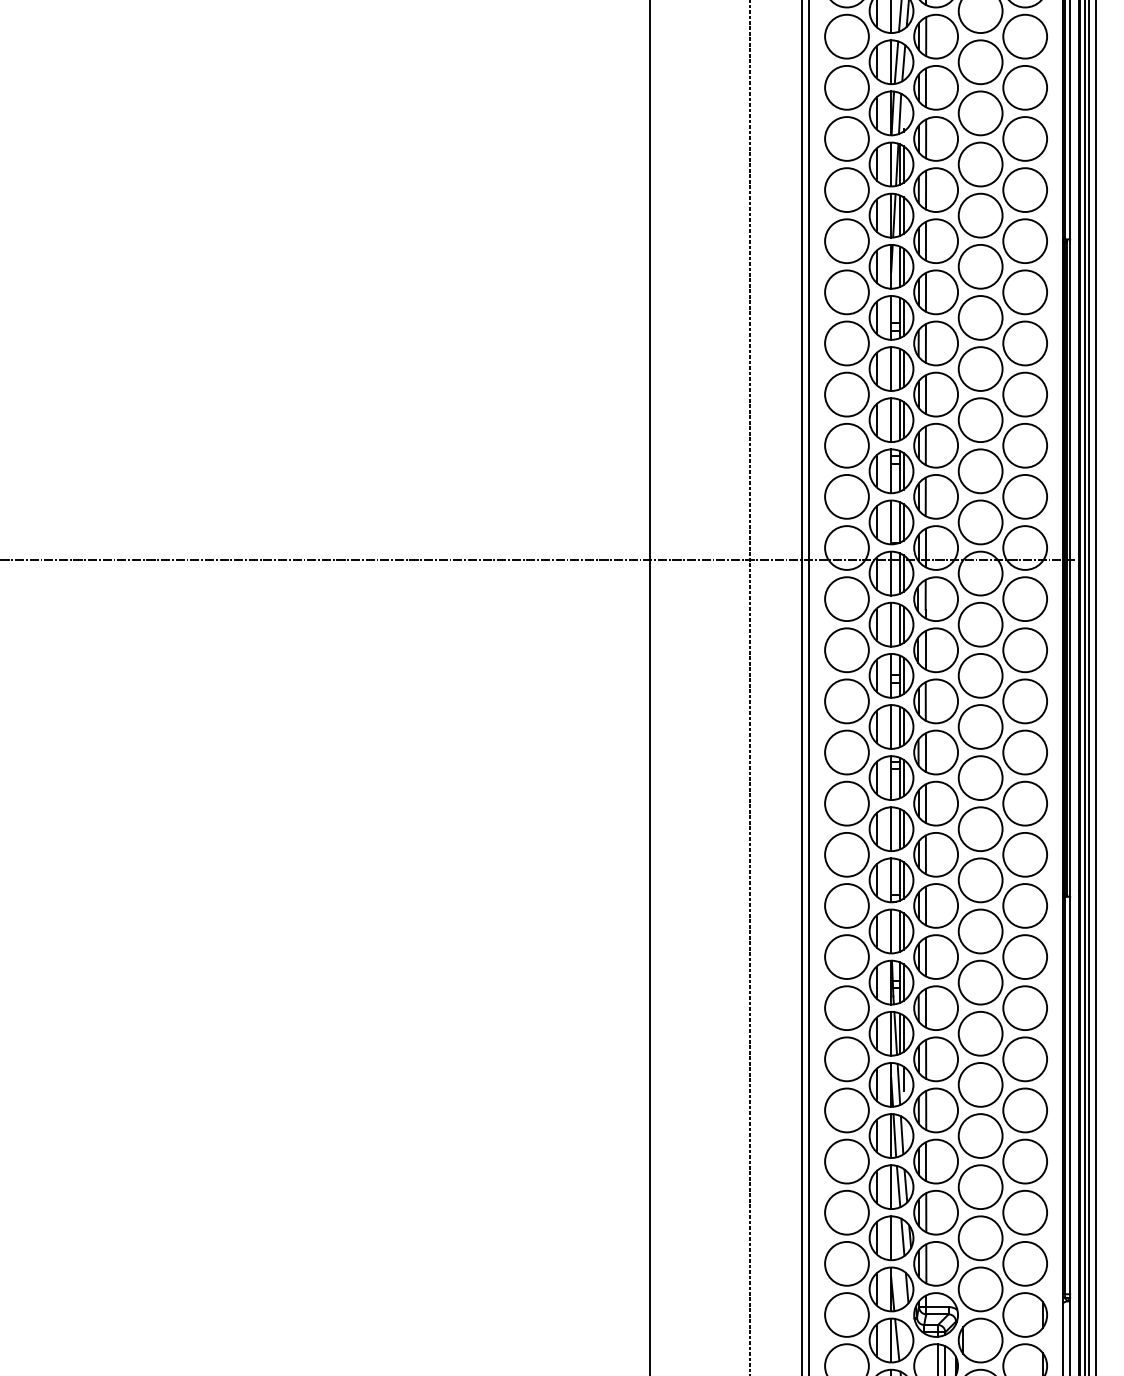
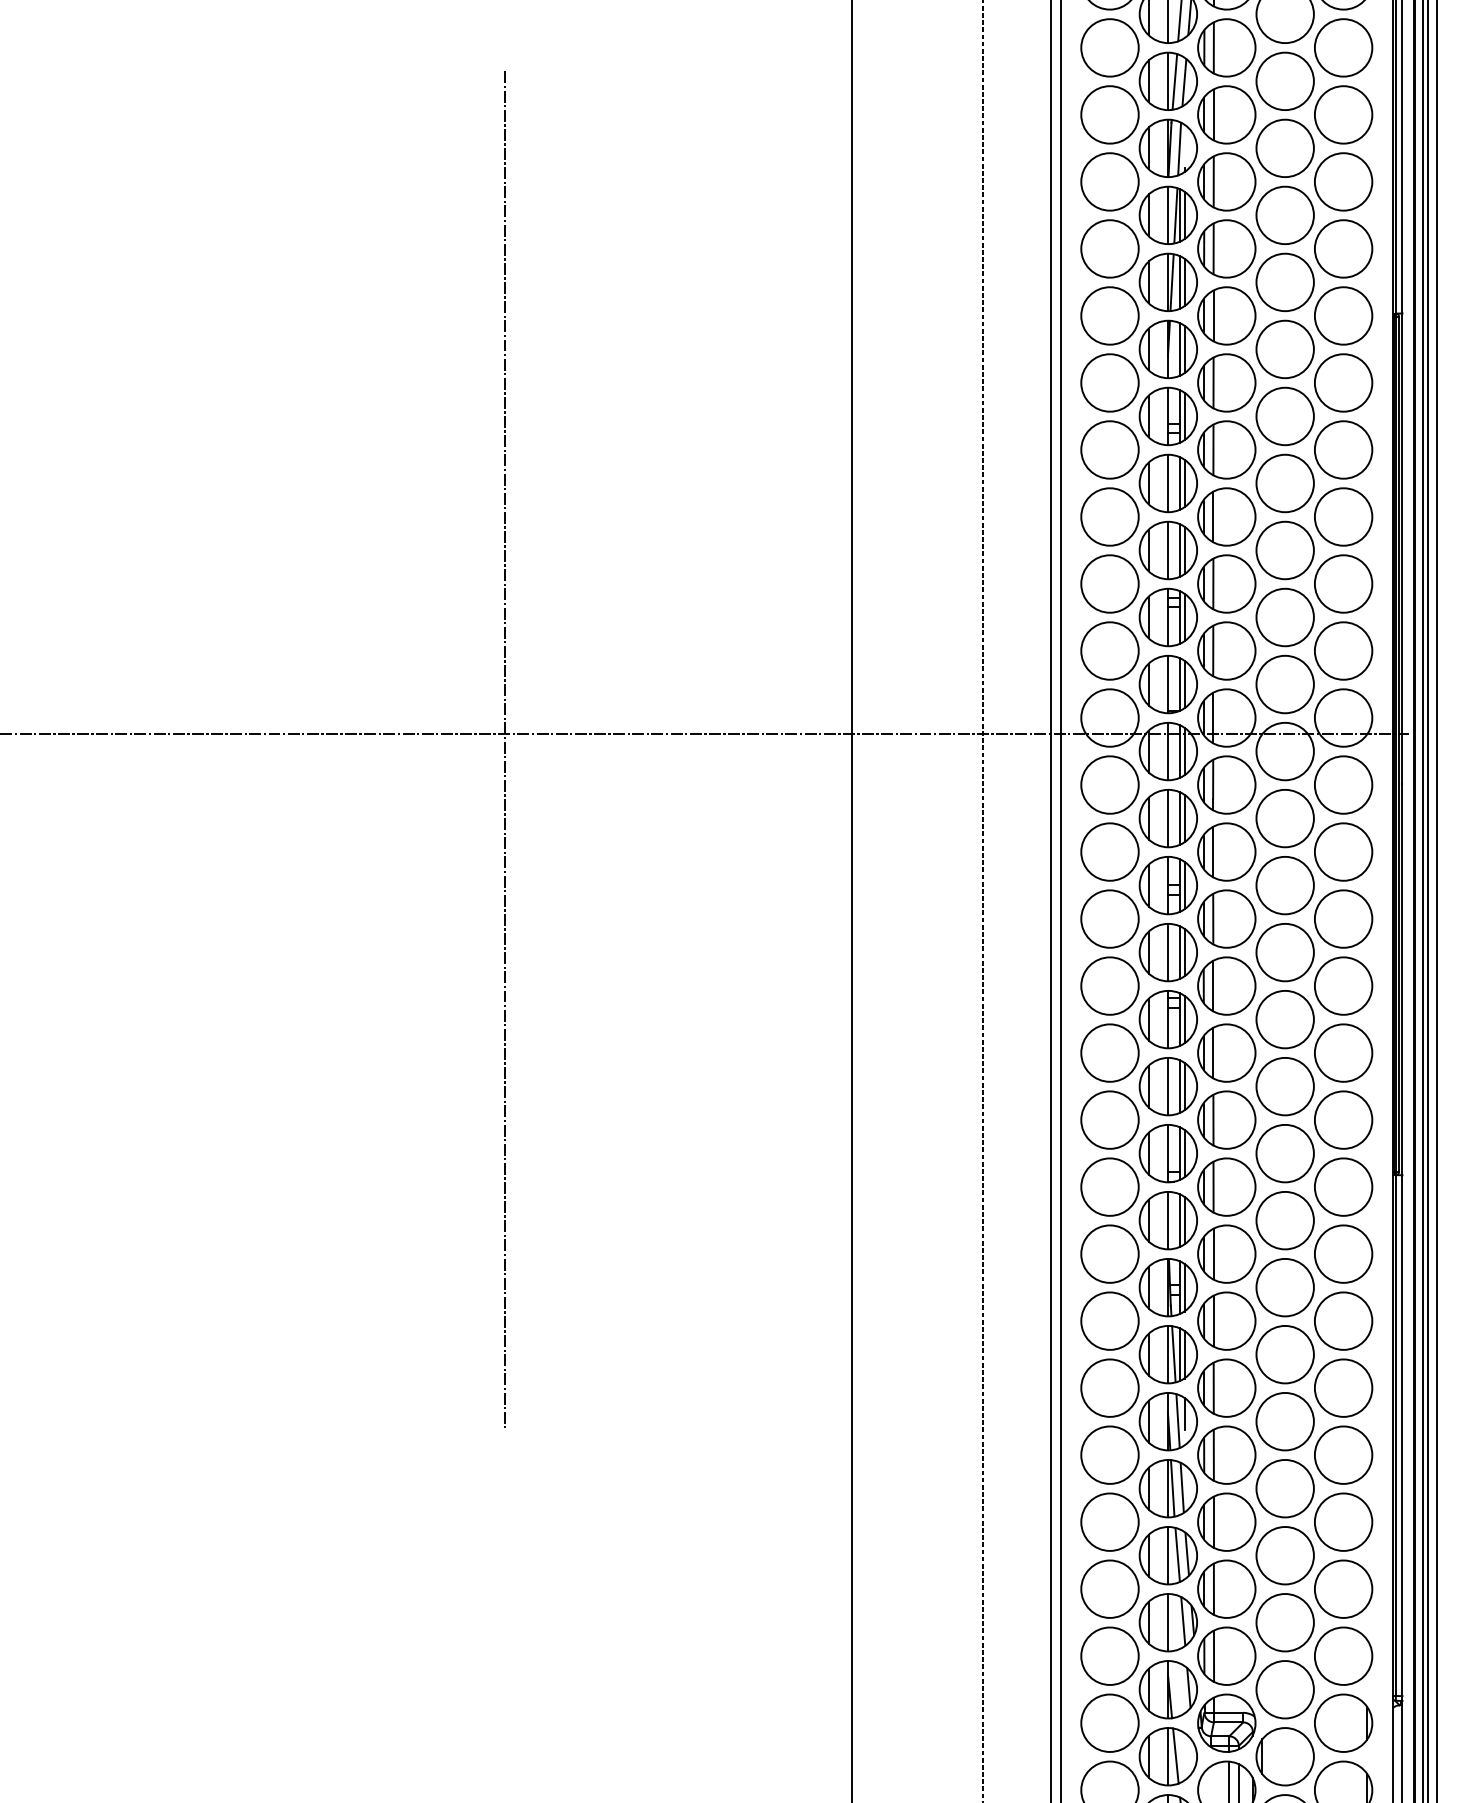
line: (384, 572) -> (504, 749), added

